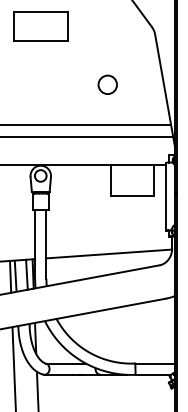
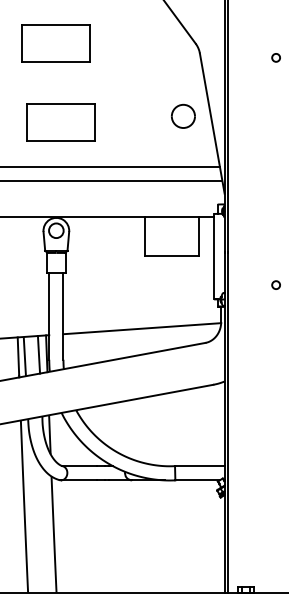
part: (107, 84) -> (183, 115), moved
part: (44, 89) -> (60, 122), added

